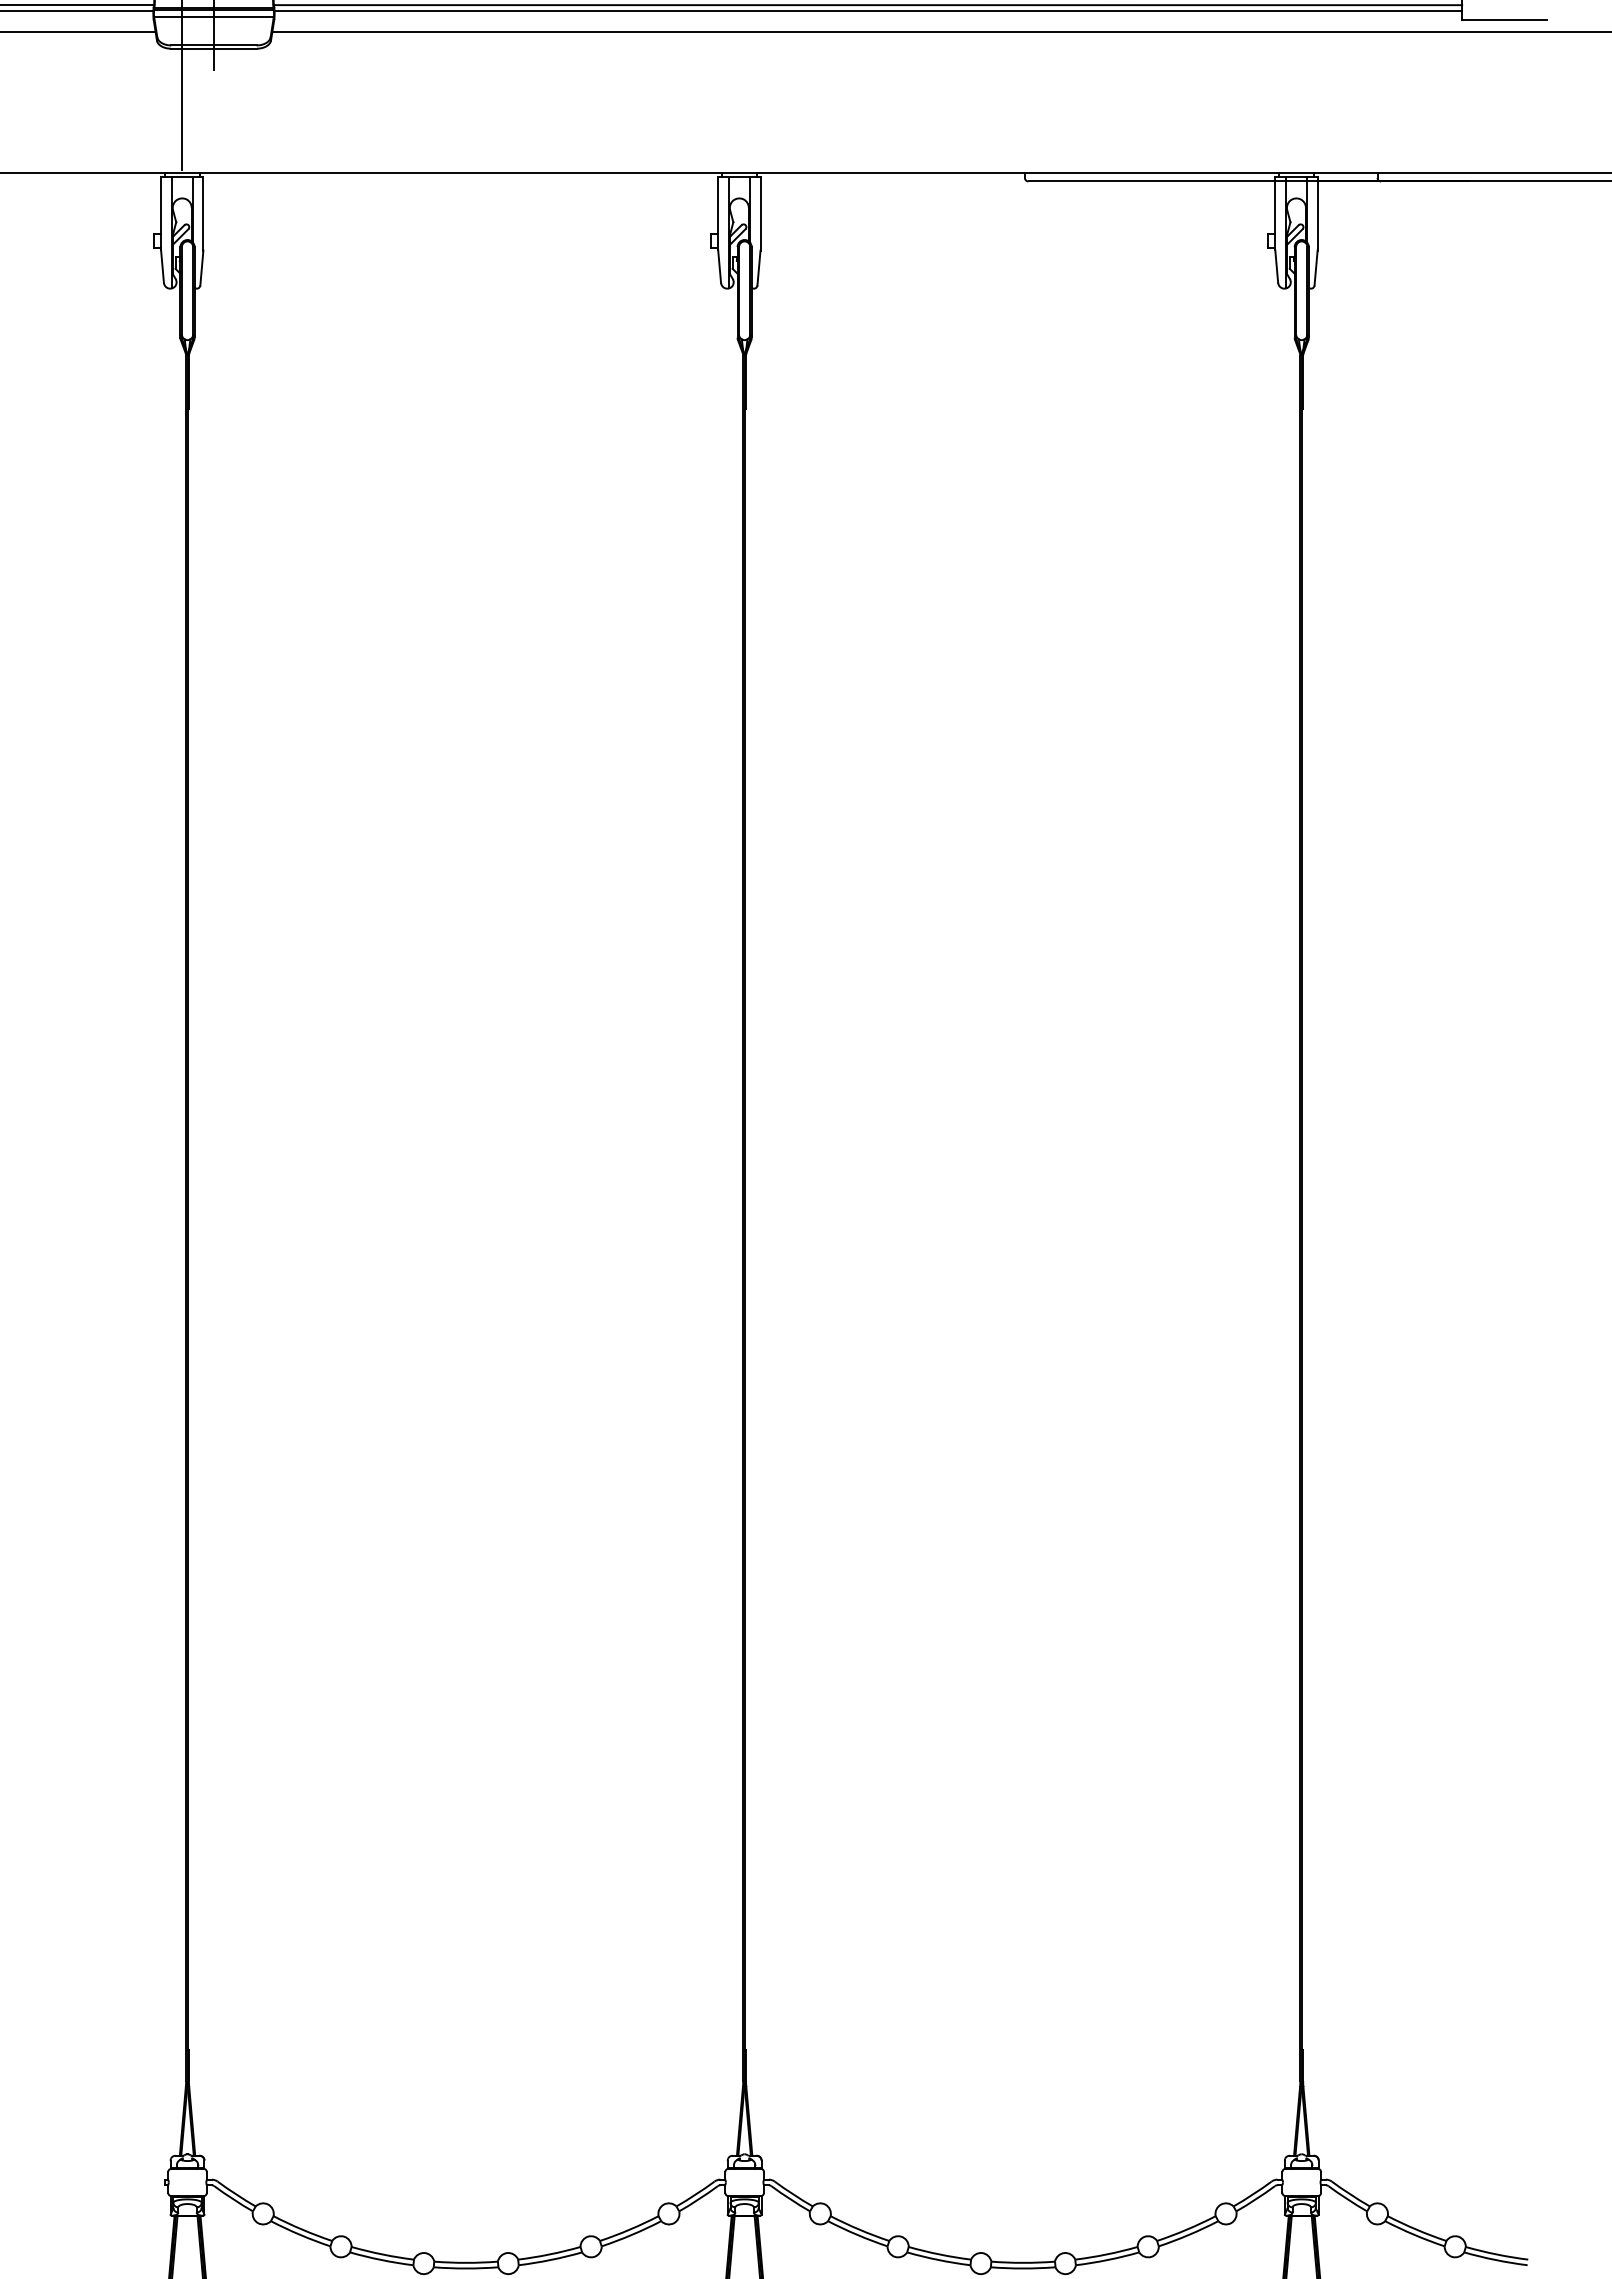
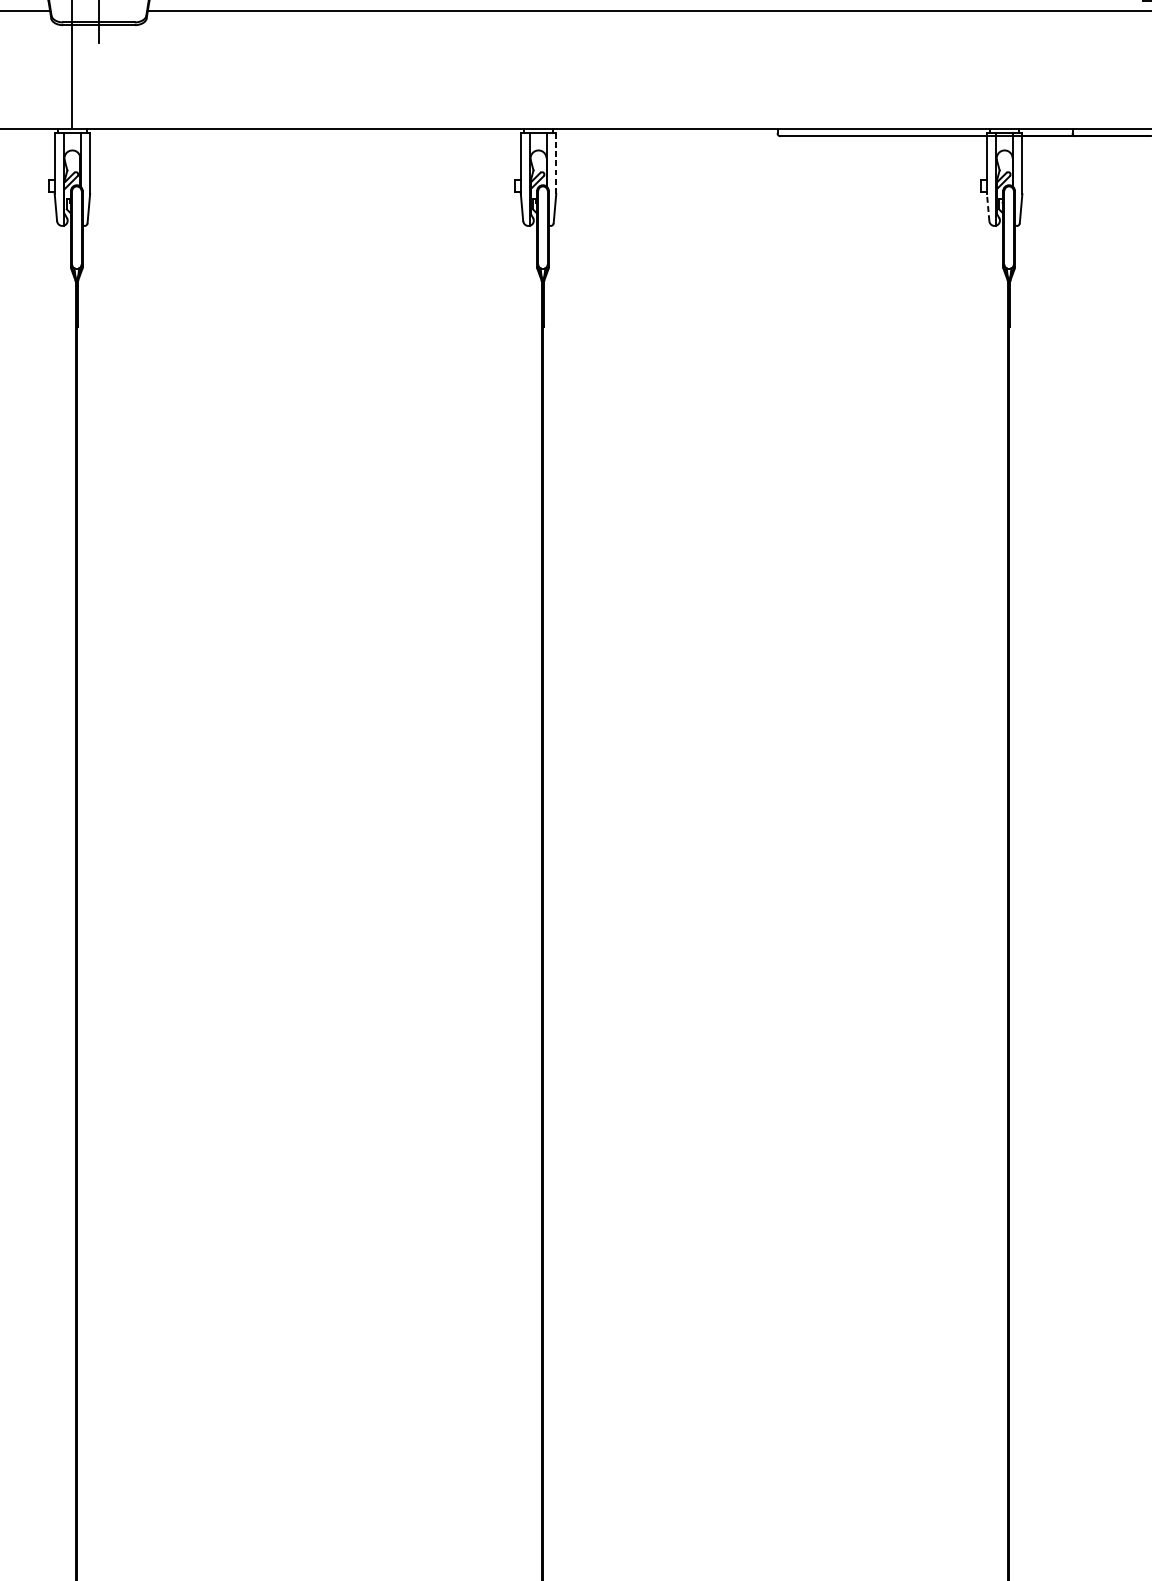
line: (760, 213) -> (556, 163), solid -> dashed
line: (1276, 266) -> (987, 207), solid -> dashed

